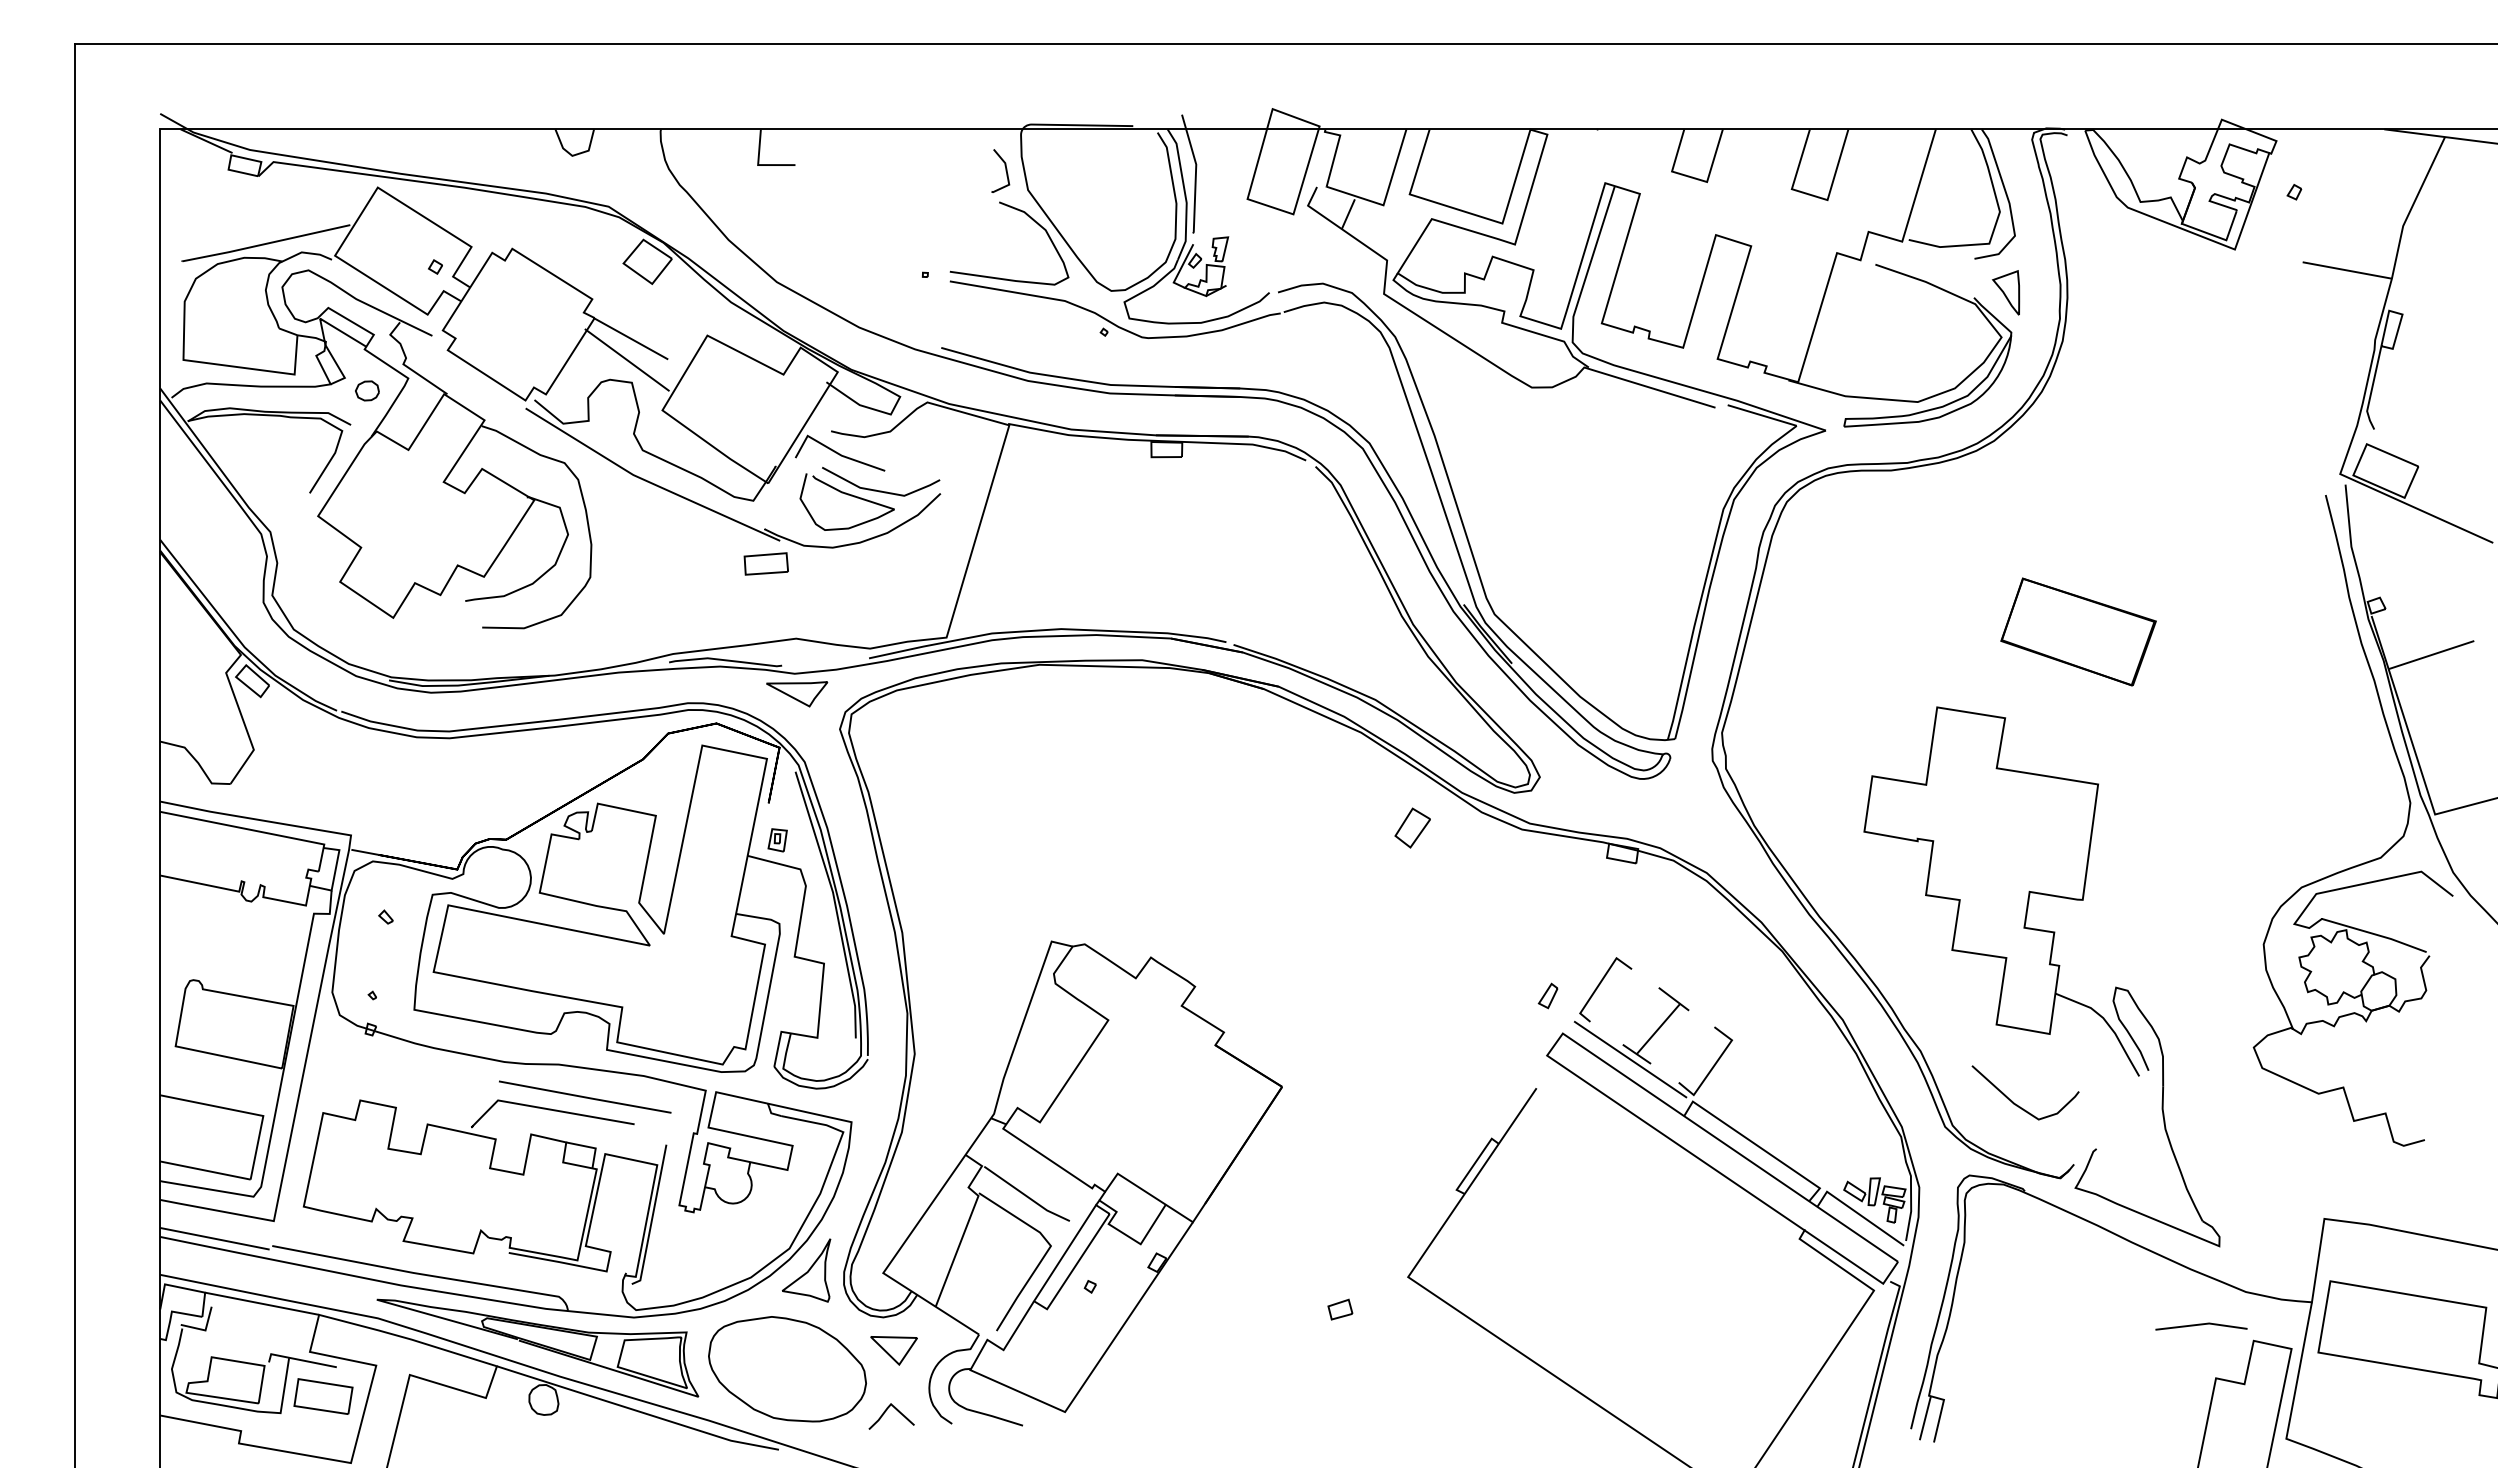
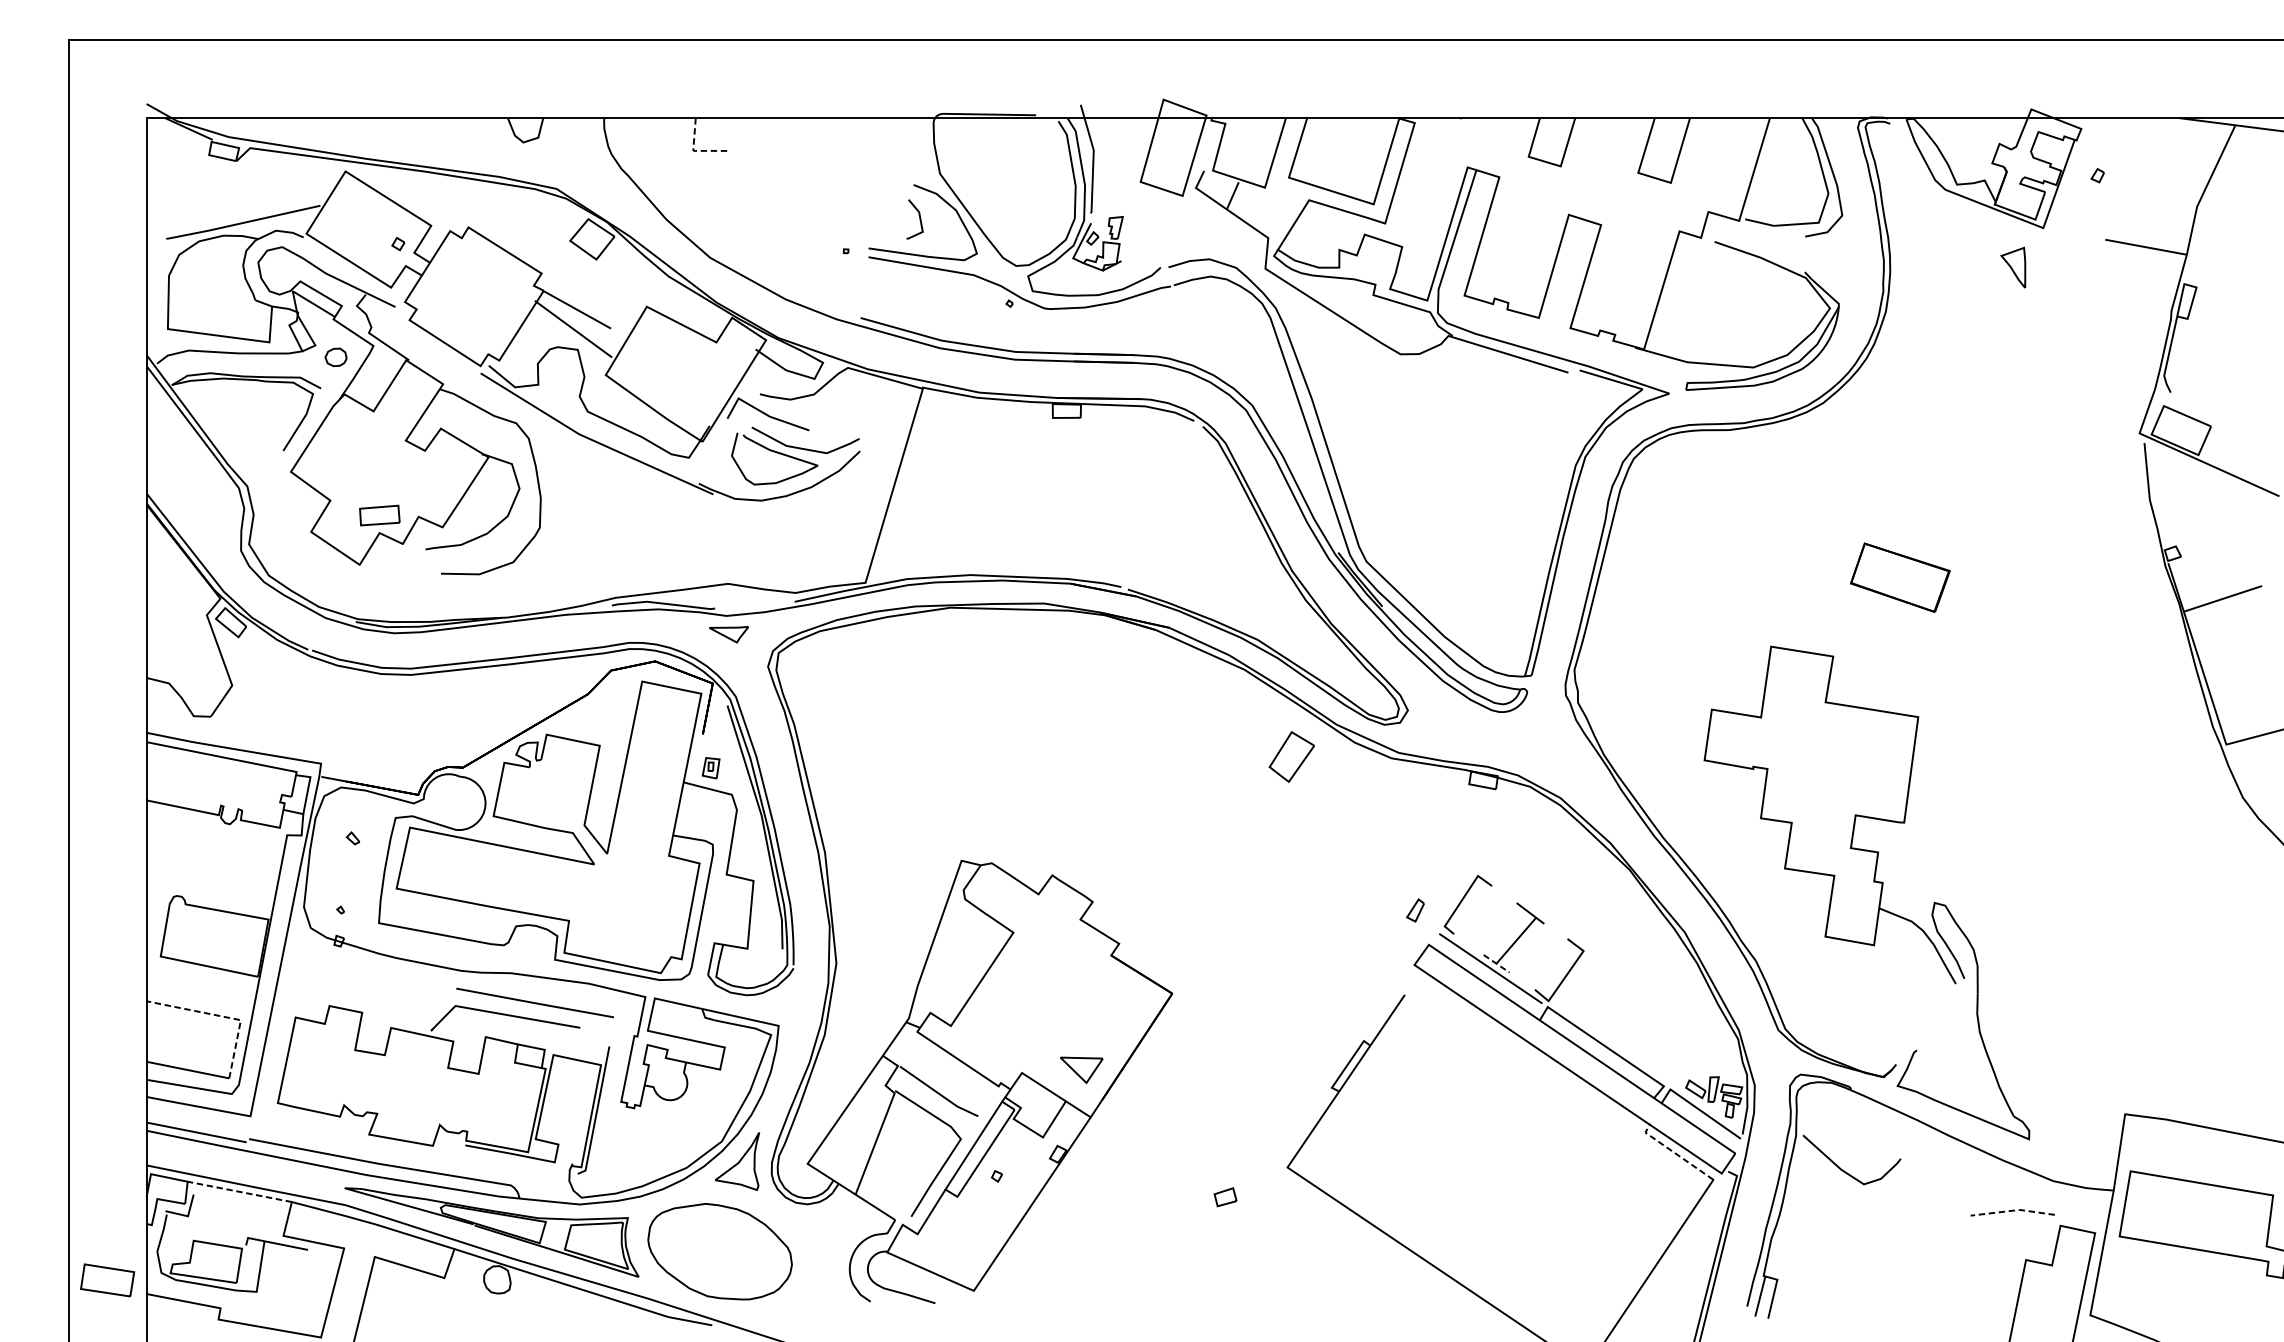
line: (759, 165) -> (694, 151), solid -> dashed
line: (1005, 170) -> (919, 218), moved
part: (2006, 292) -> (2013, 267), moved
part: (765, 563) -> (379, 515), moved
part: (2078, 631) -> (1900, 577), size x0.7
part: (797, 694) -> (729, 634), size x0.7
part: (1412, 827) -> (1291, 756), size x1.4
part: (2366, 861) -> (2163, 787), removed
line: (1636, 1054) -> (1496, 964), solid -> dashed
curve: (2017, 1104) -> (1844, 1170), moved
line: (243, 1112) -> (222, 1017), solid -> dashed
line: (1830, 1260) -> (1673, 1152), solid -> dashed
line: (261, 1303) -> (239, 1191), solid -> dashed
line: (2201, 1324) -> (2012, 1210), solid -> dashed
part: (893, 1350) -> (1081, 1070), moved
part: (323, 1396) -> (107, 1280), moved
line: (886, 1411) -> (810, 1290), removed

